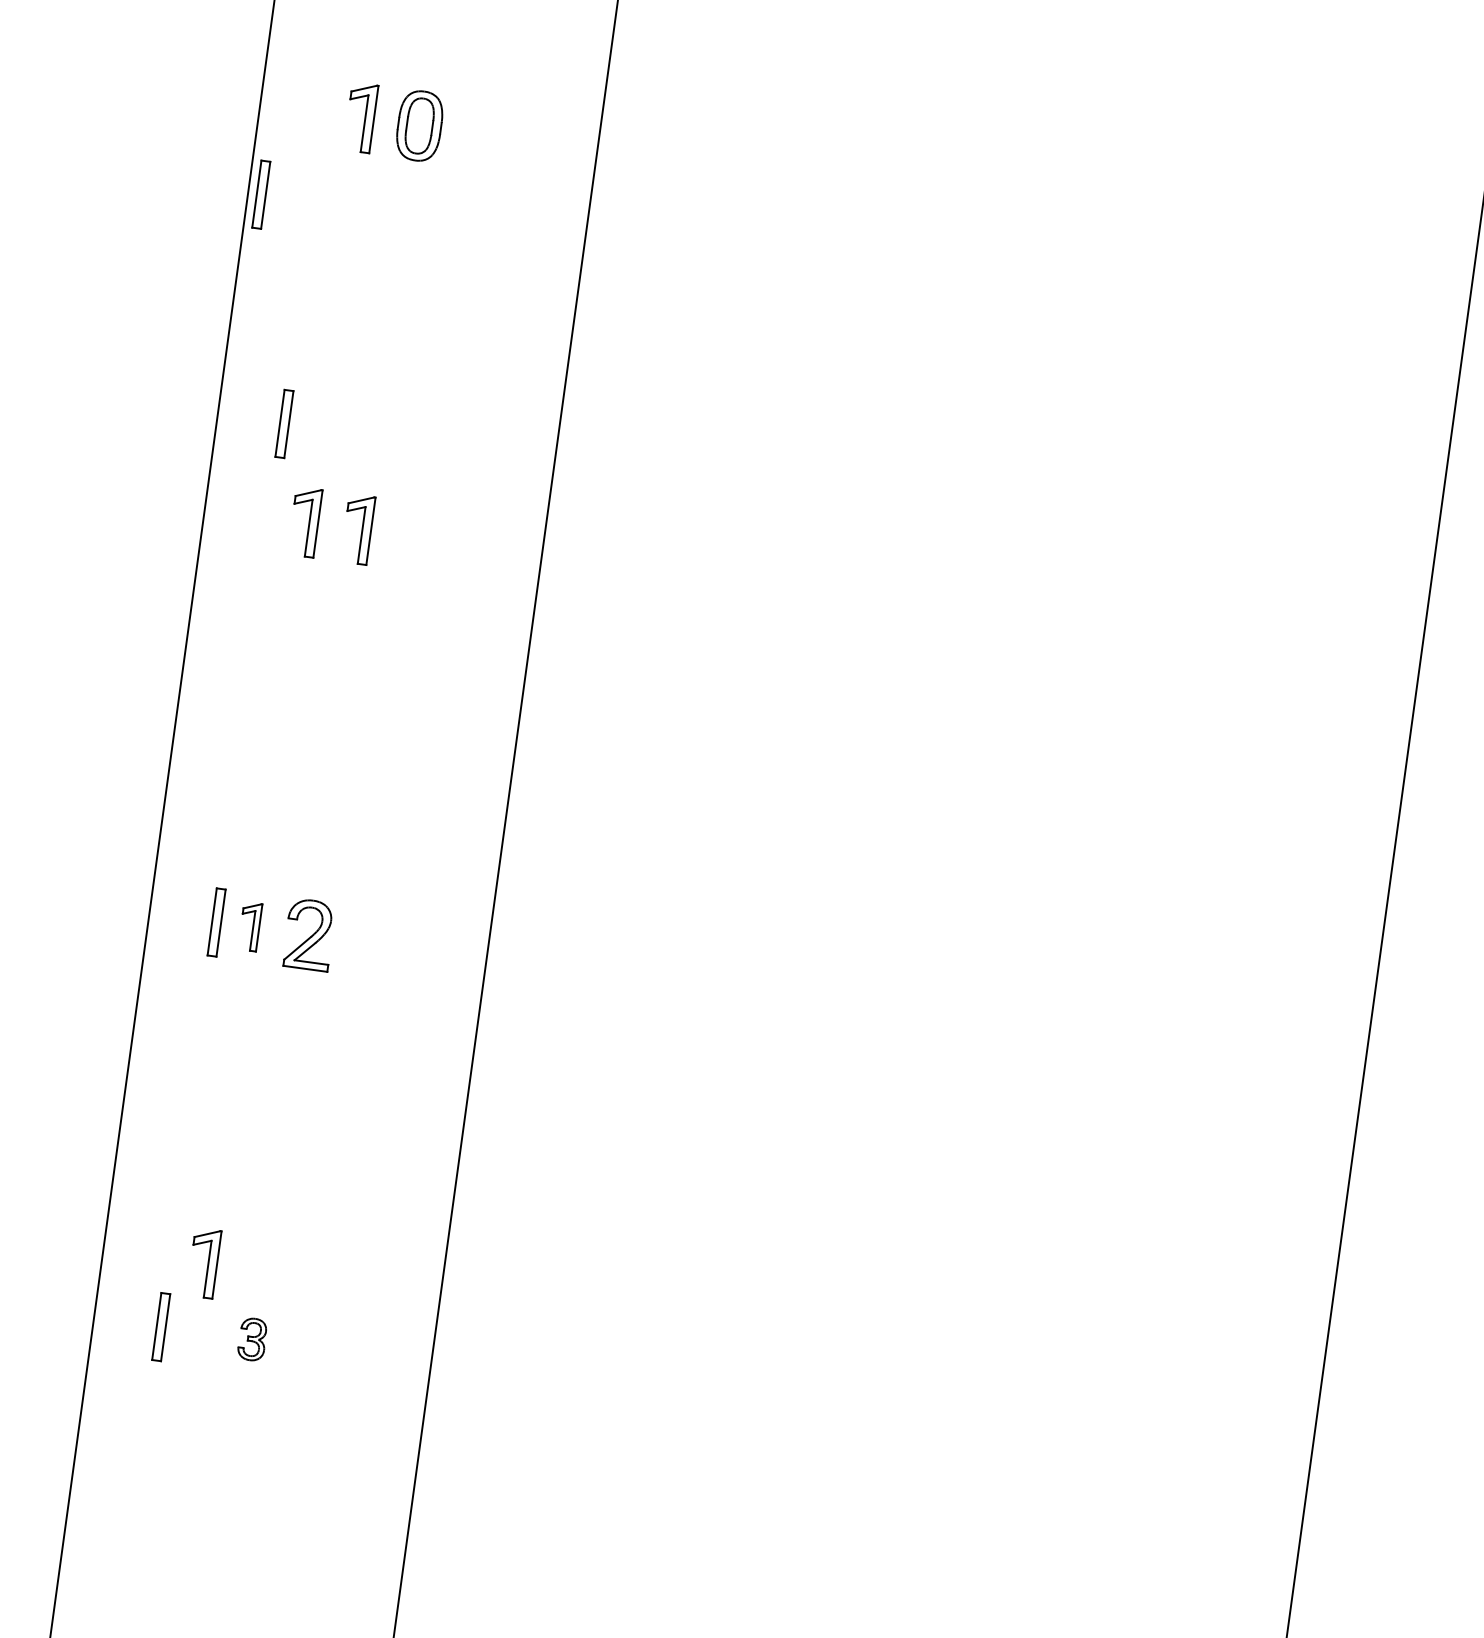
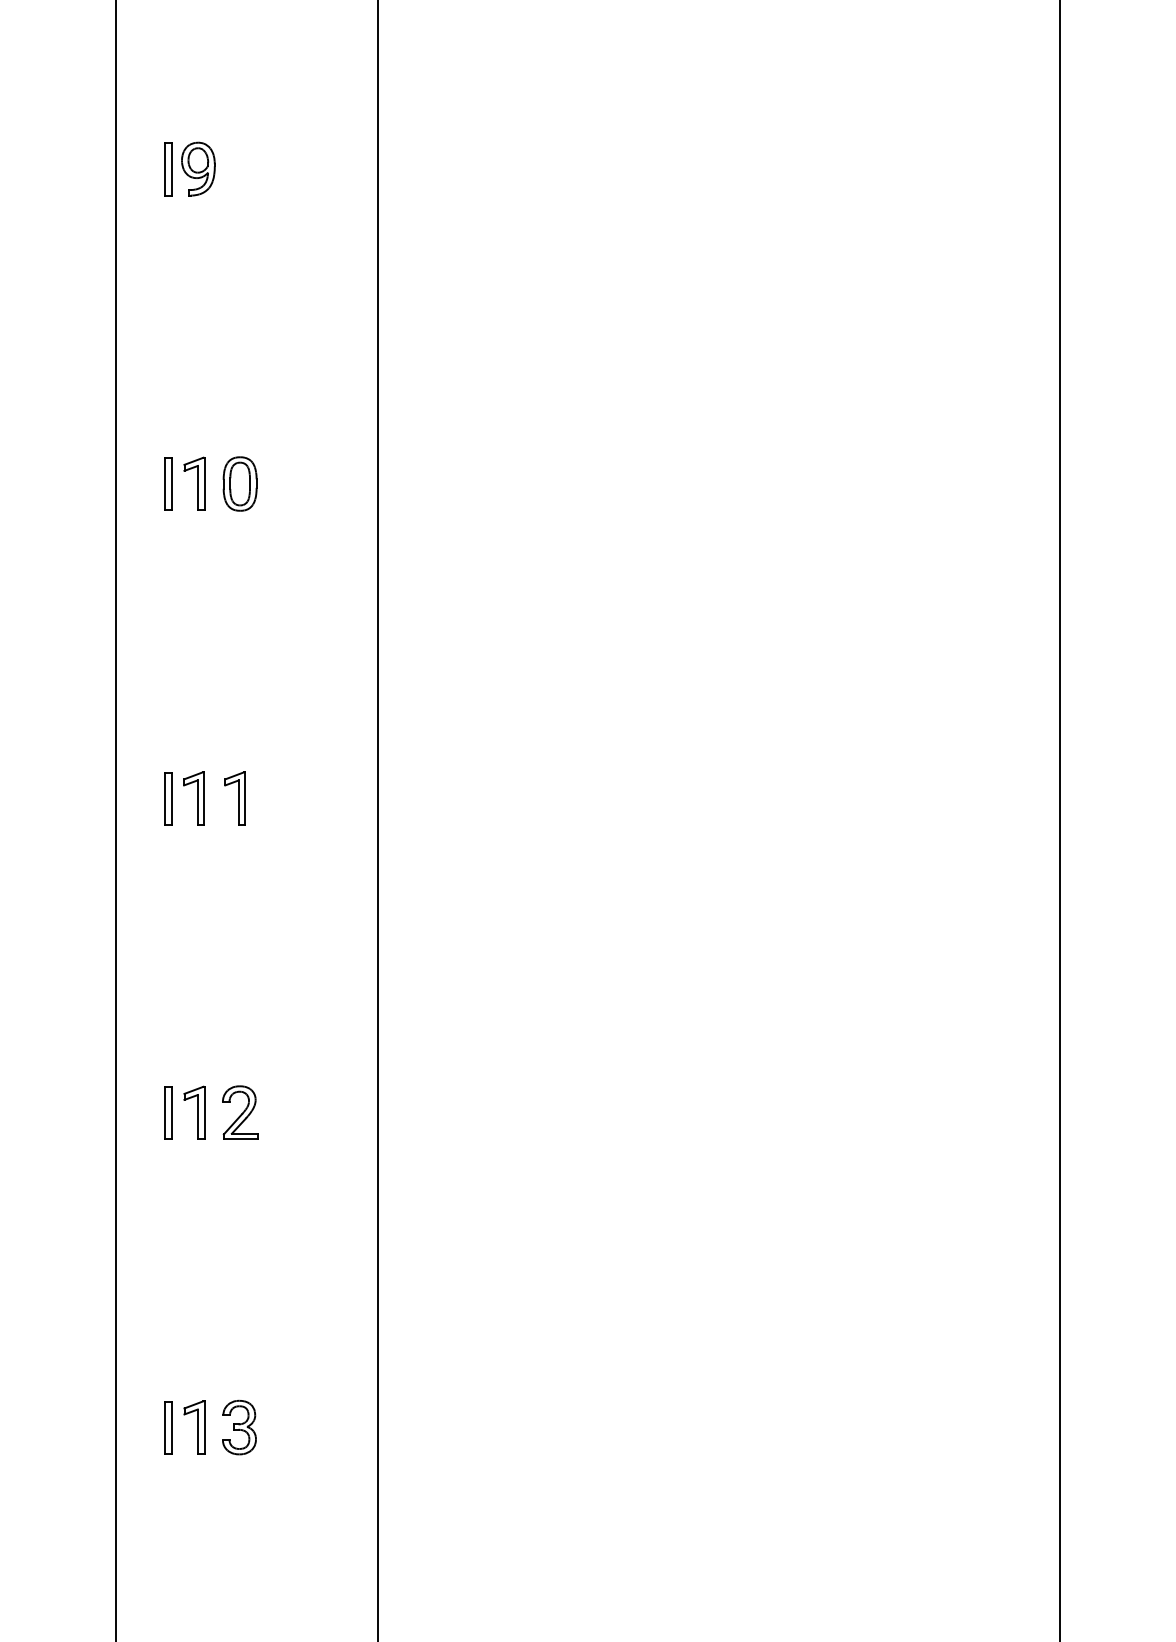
part: (261, 194) -> (168, 483), moved
part: (284, 423) -> (168, 798), moved
part: (250, 926) -> (194, 1112), size x1.43
part: (204, 1263) -> (194, 1427), moved
part: (252, 1339) -> (239, 1427), size x1.67

